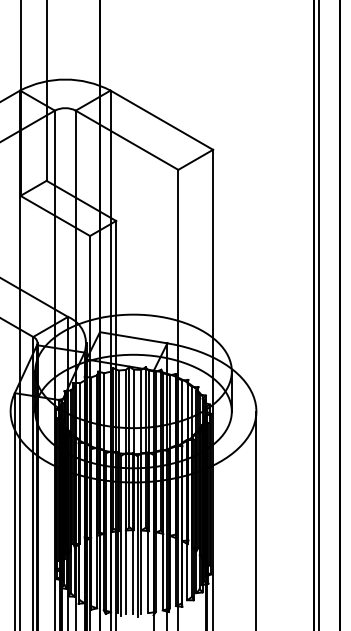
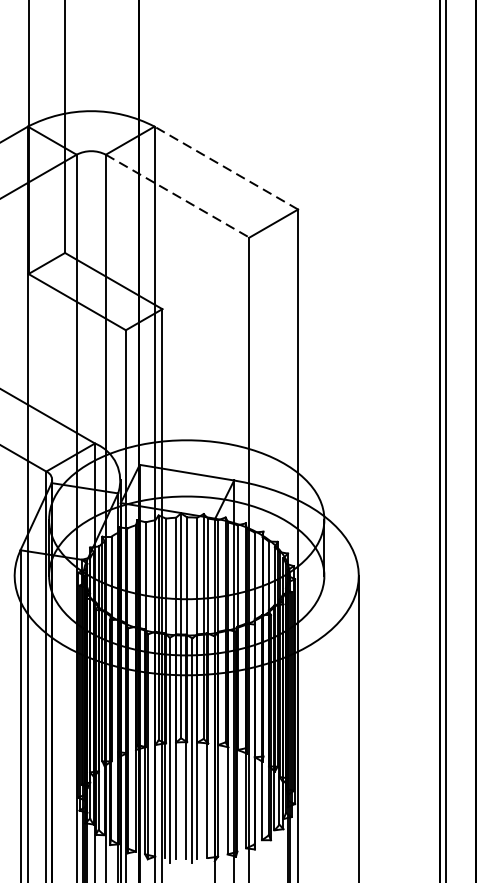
line: (161, 119) -> (225, 167), solid -> dashed
line: (127, 140) -> (178, 196), solid -> dashed

